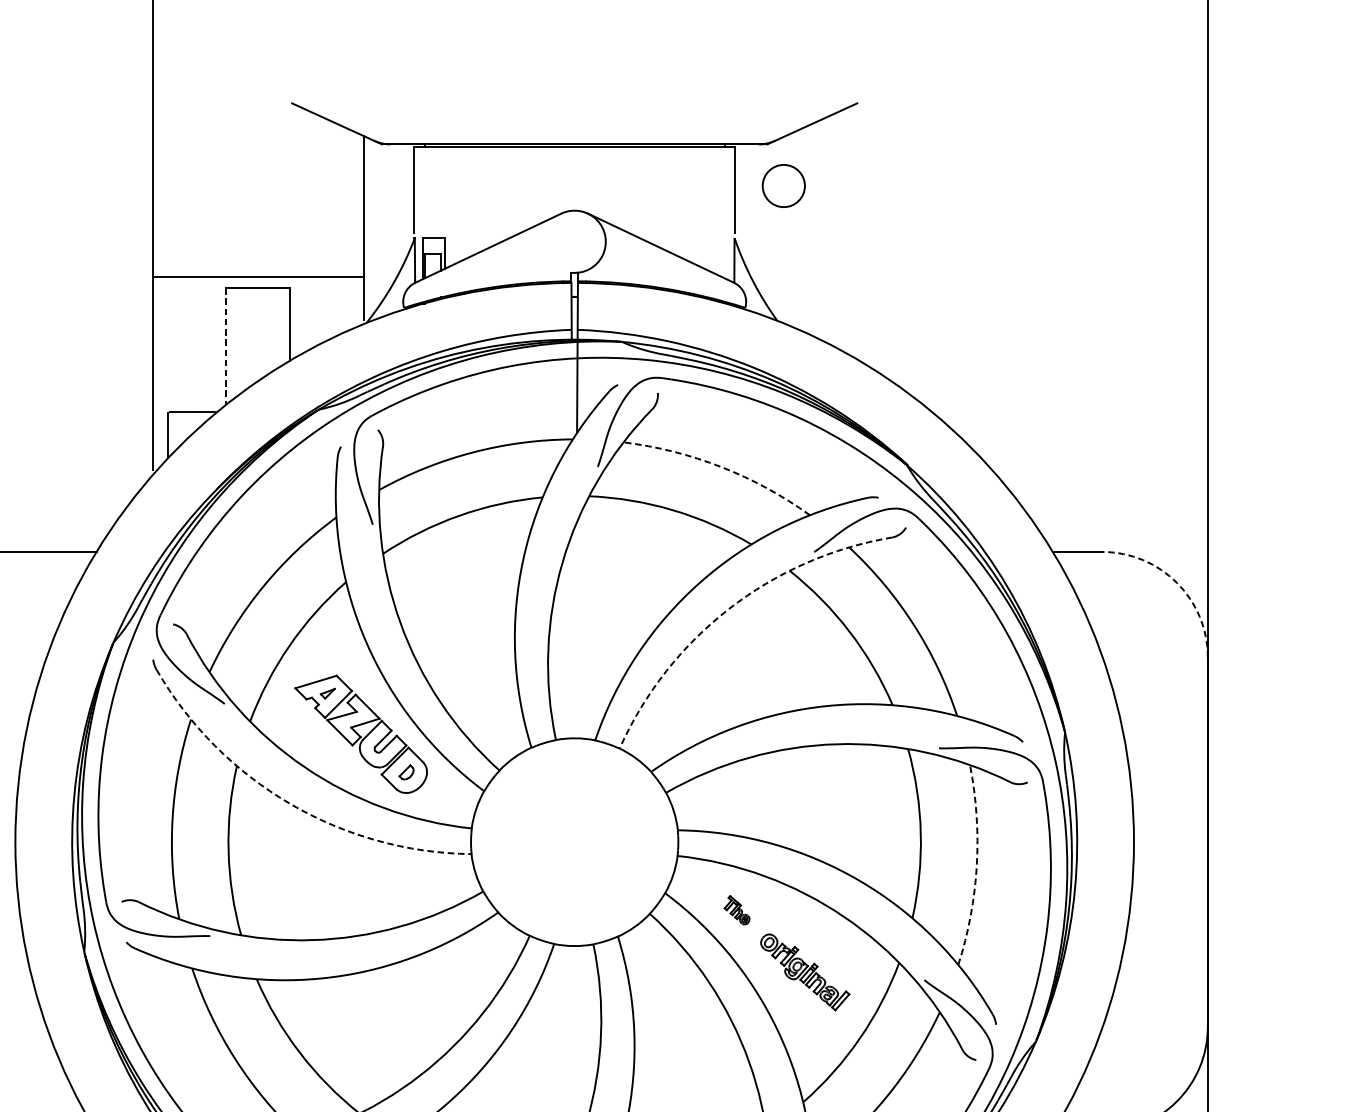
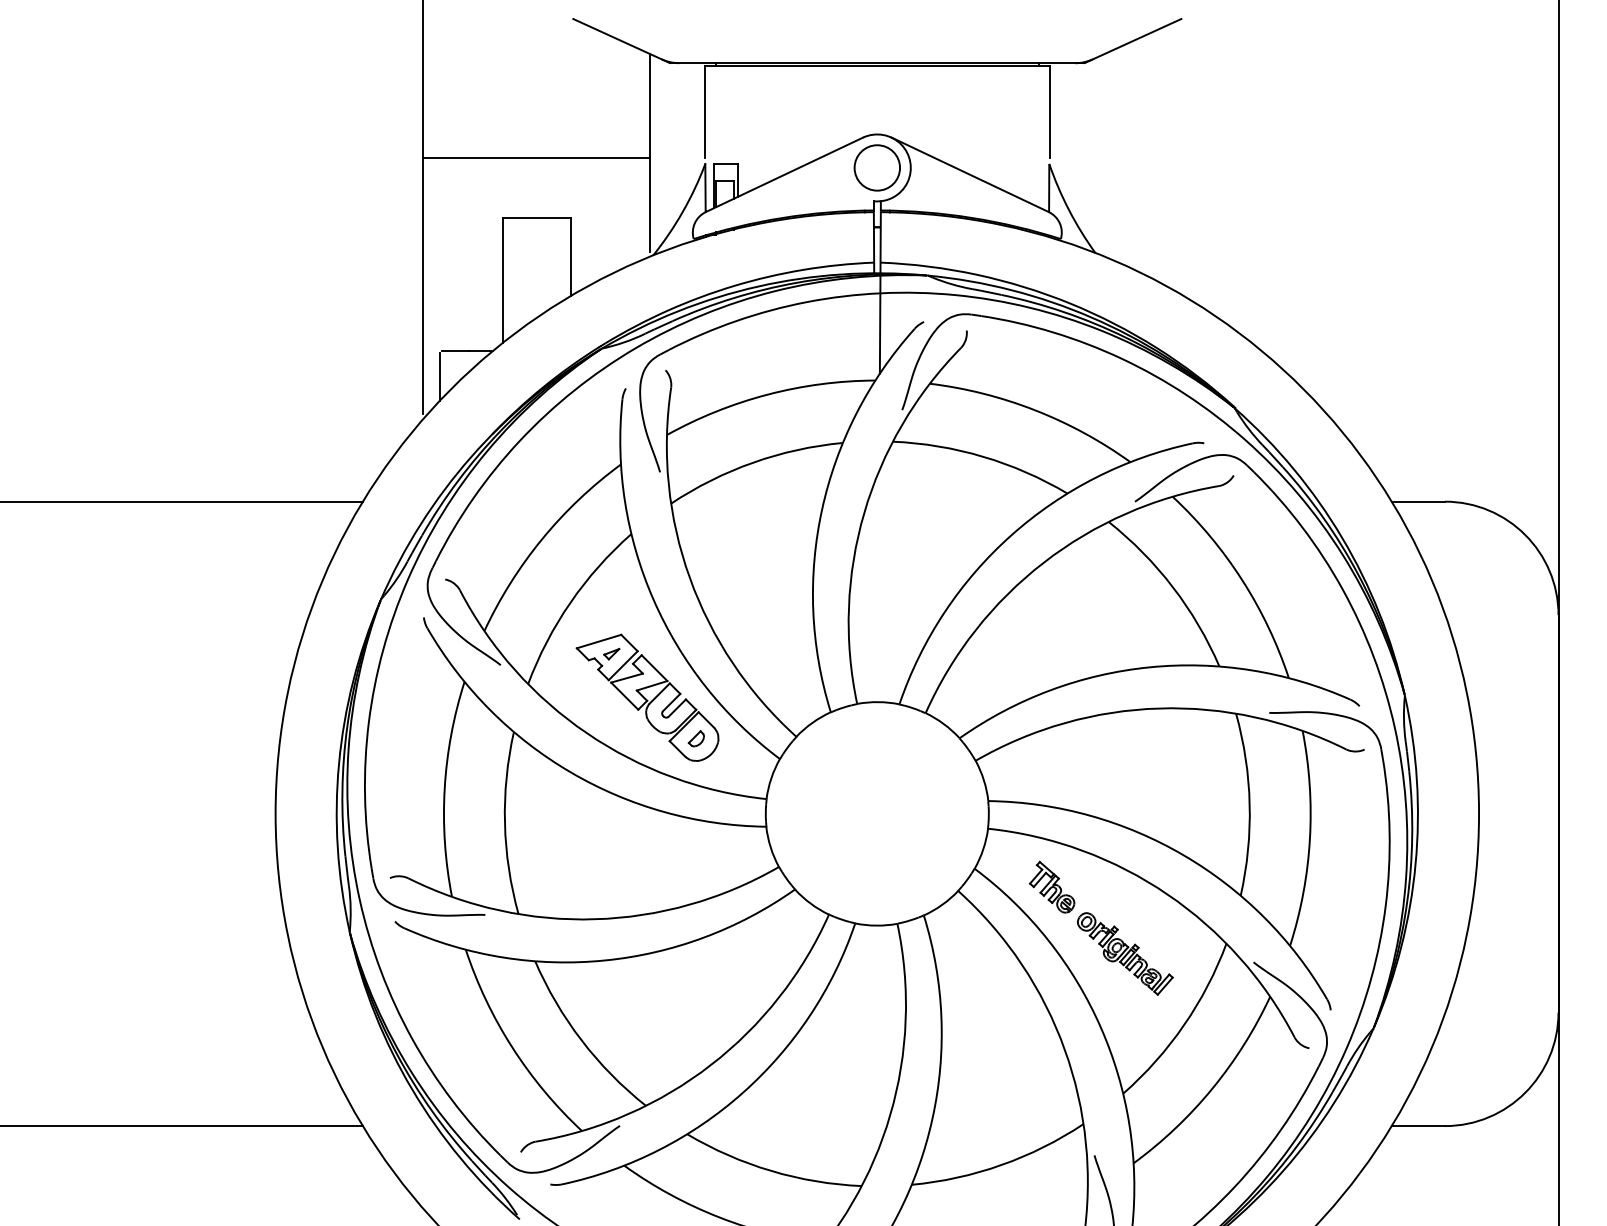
circle: (783, 185) -> (876, 167), moved
line: (257, 277) -> (536, 158), moved
line: (226, 346) -> (502, 280), dashed -> solid
arc: (721, 467) -> (1035, 410), dashed -> solid
arc: (1177, 582) -> (1525, 534), dashed -> solid
arc: (729, 608) -> (1043, 562), dashed -> solid
arc: (289, 803) -> (570, 772), dashed -> solid
arc: (976, 866) -> (1309, 839), dashed -> solid
part: (736, 909) -> (1051, 886), size x1.67

